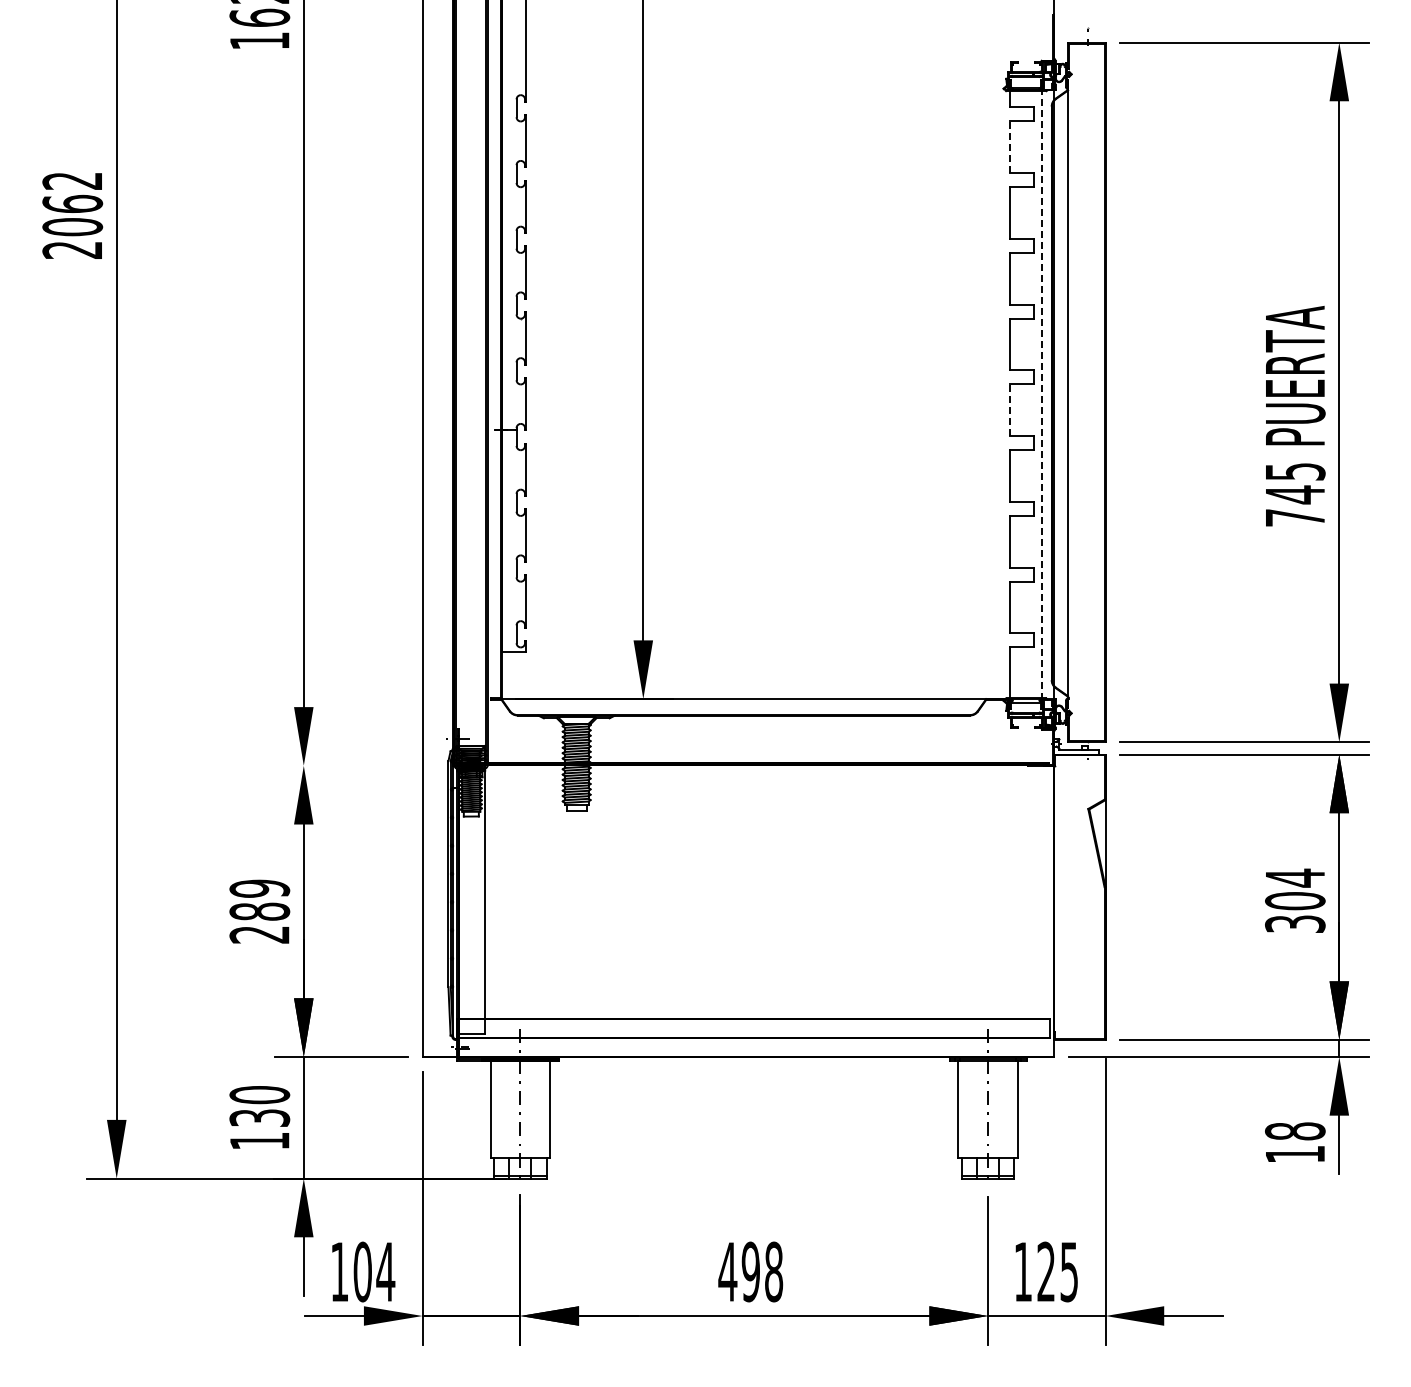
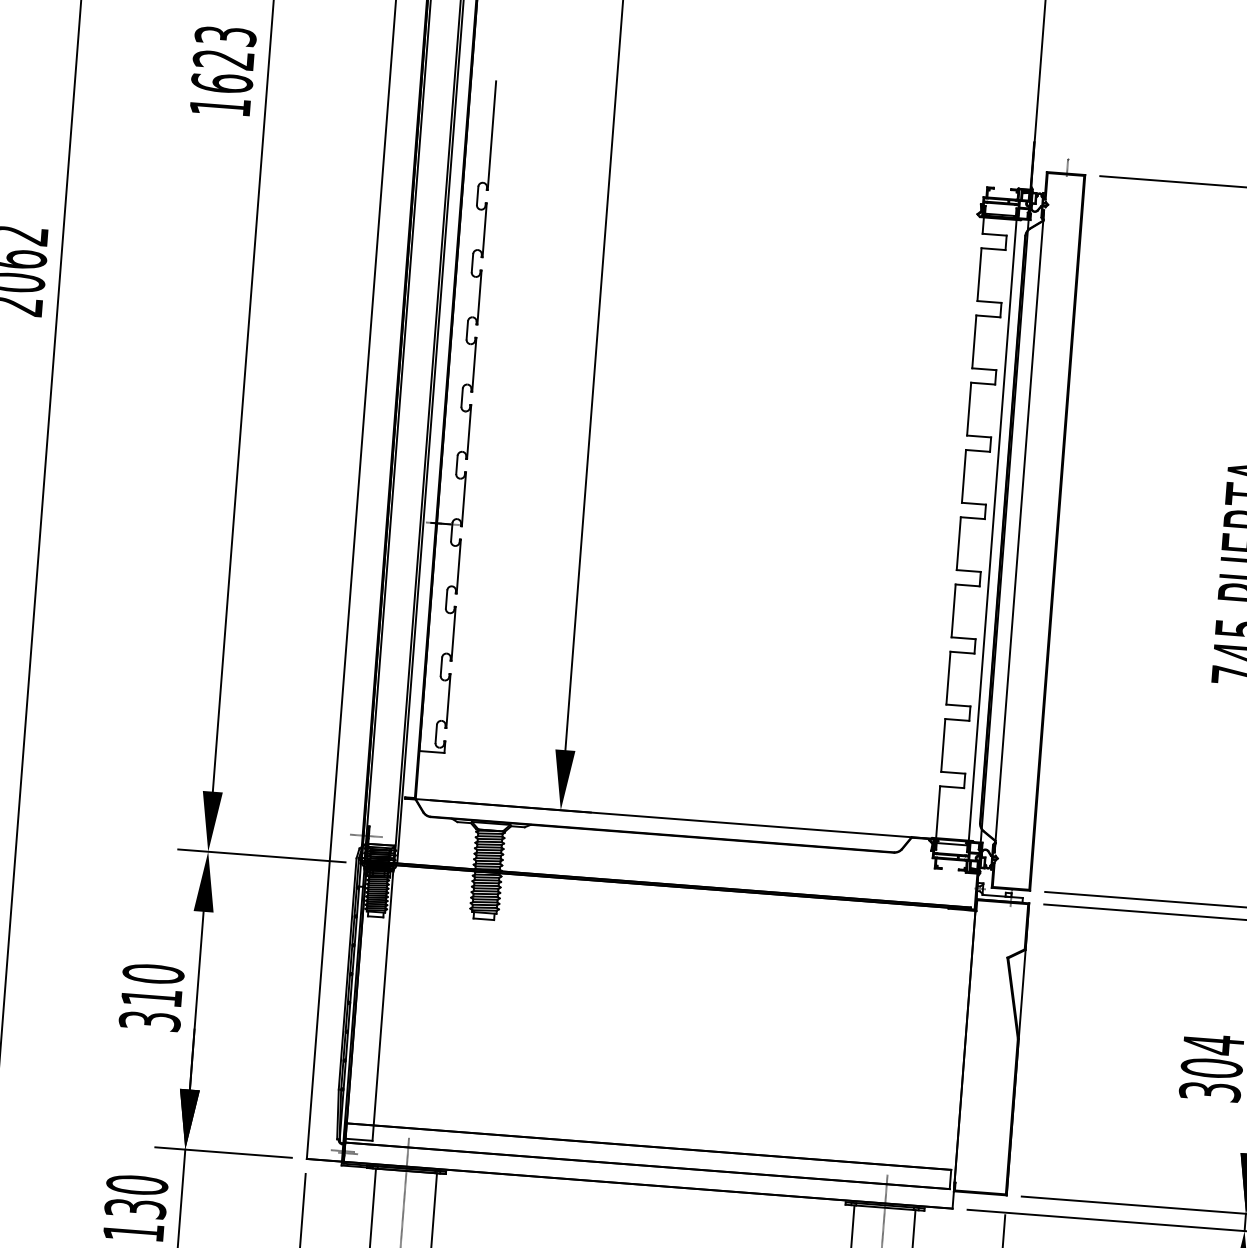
line: (1010, 147) -> (979, 274), dashed -> solid
line: (1042, 395) -> (993, 531), dashed -> solid
line: (1010, 410) -> (959, 543), dashed -> solid
line: (356, 765) -> (262, 855), added
text: (259, 911) -> (151, 997), 289 -> 310

